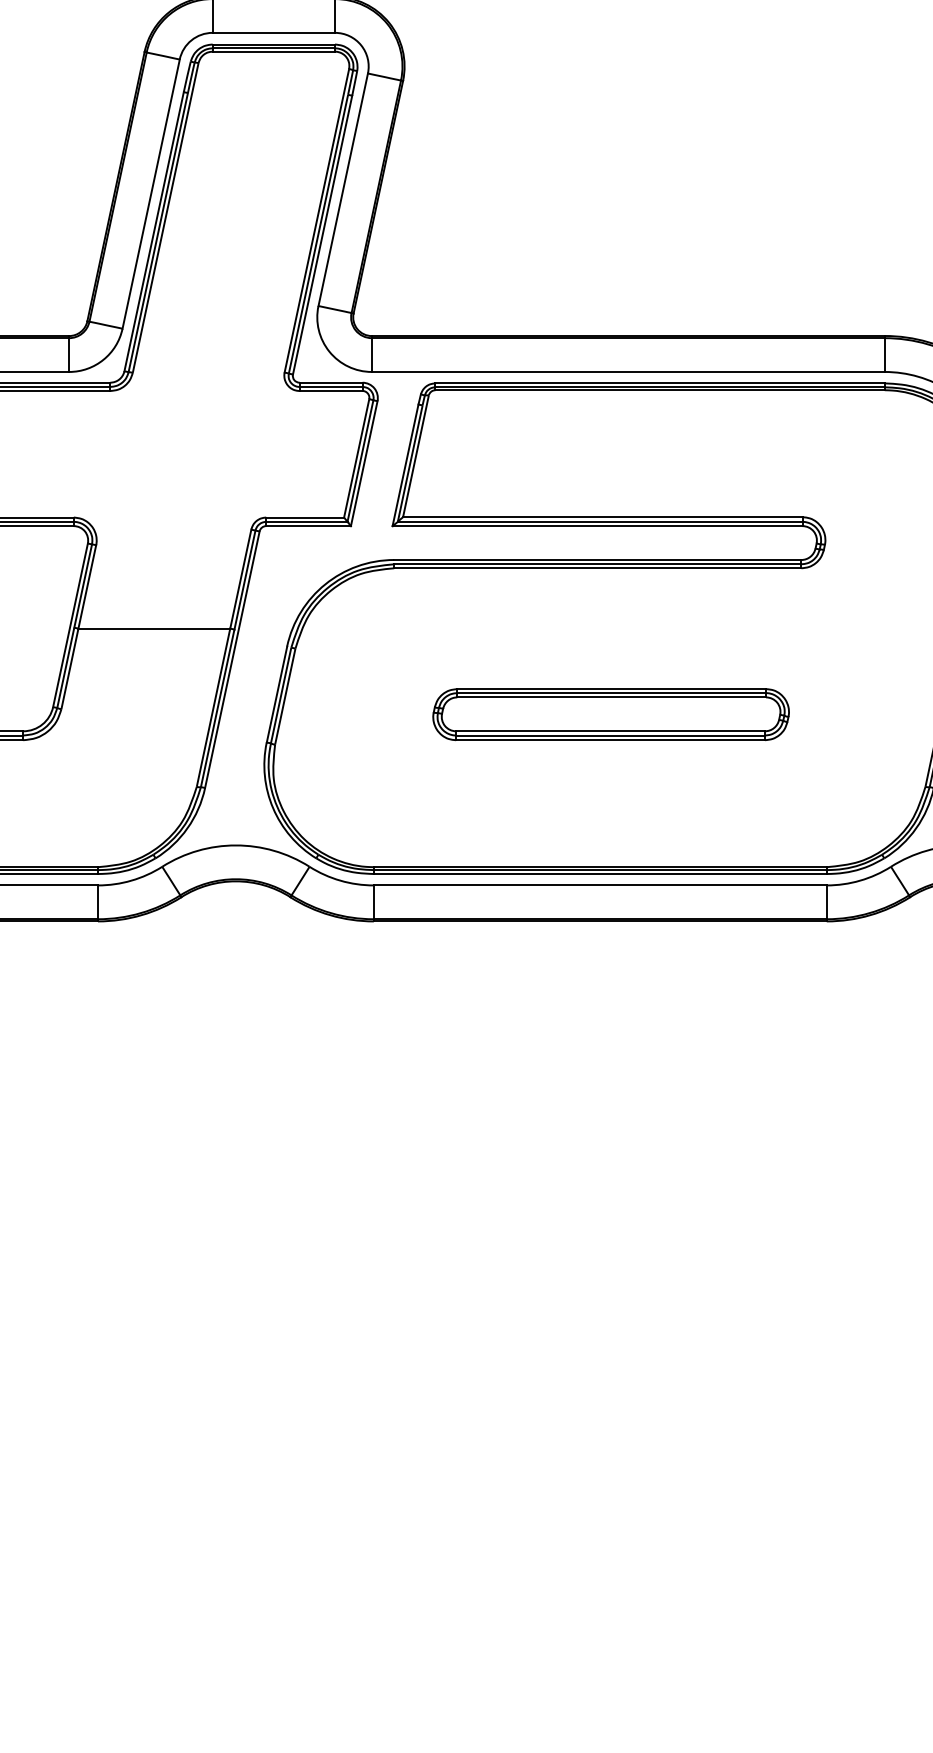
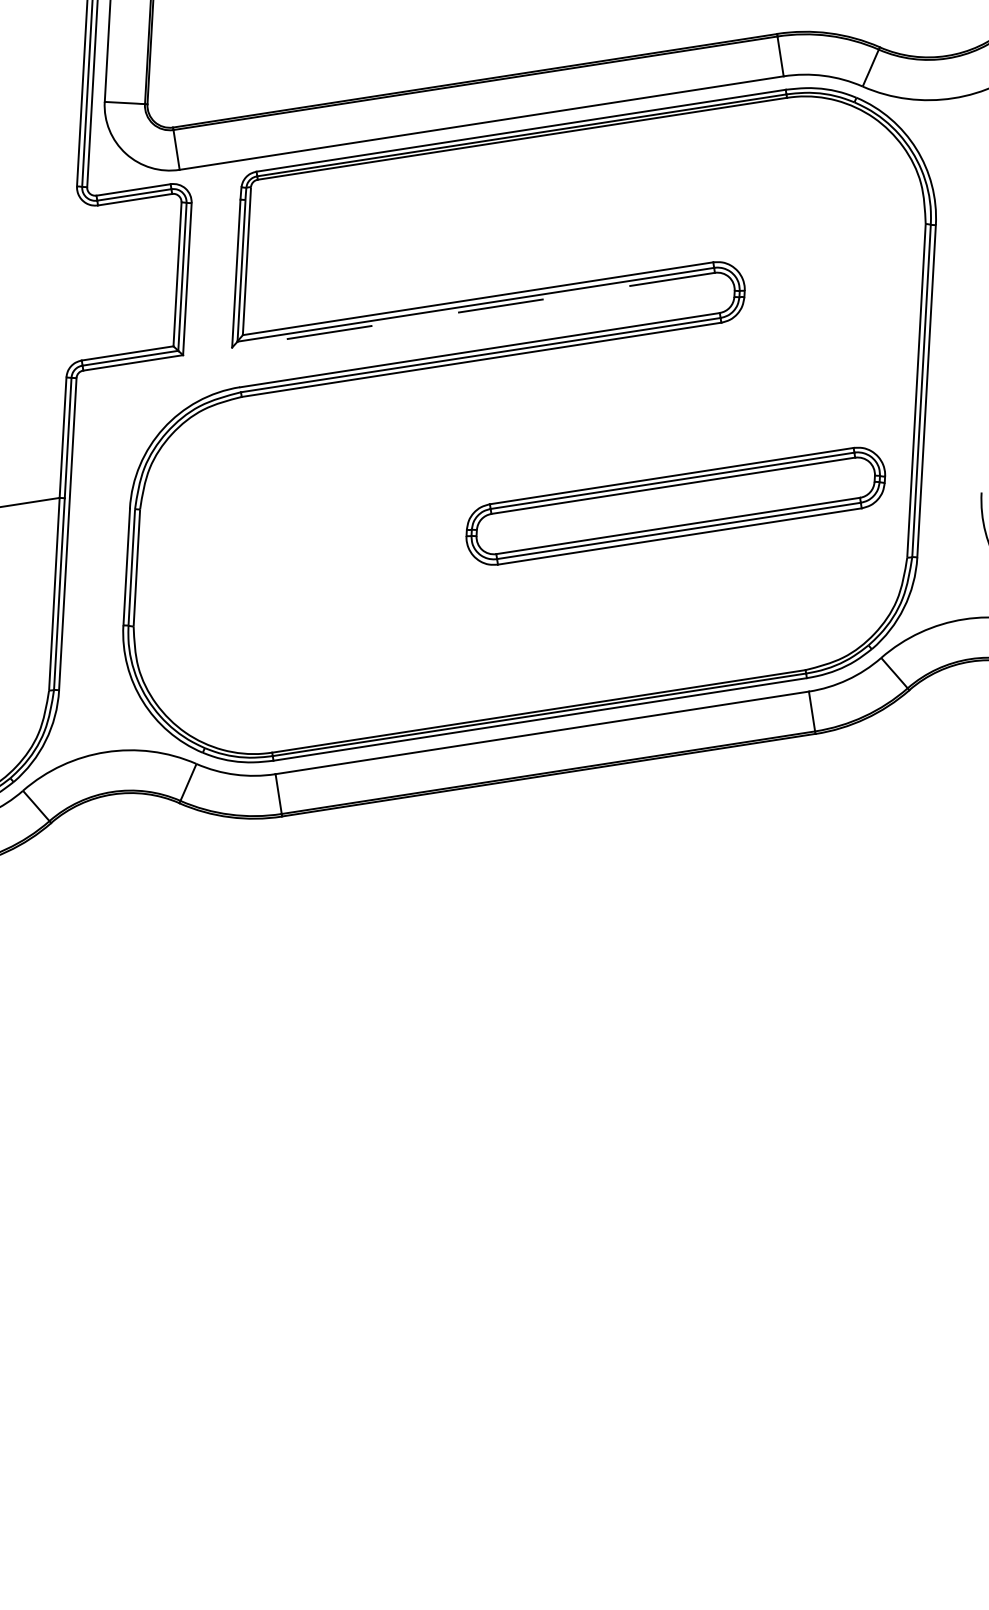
line: (597, 526) -> (473, 310), solid -> dashed
part: (610, 714) -> (675, 506), moved

